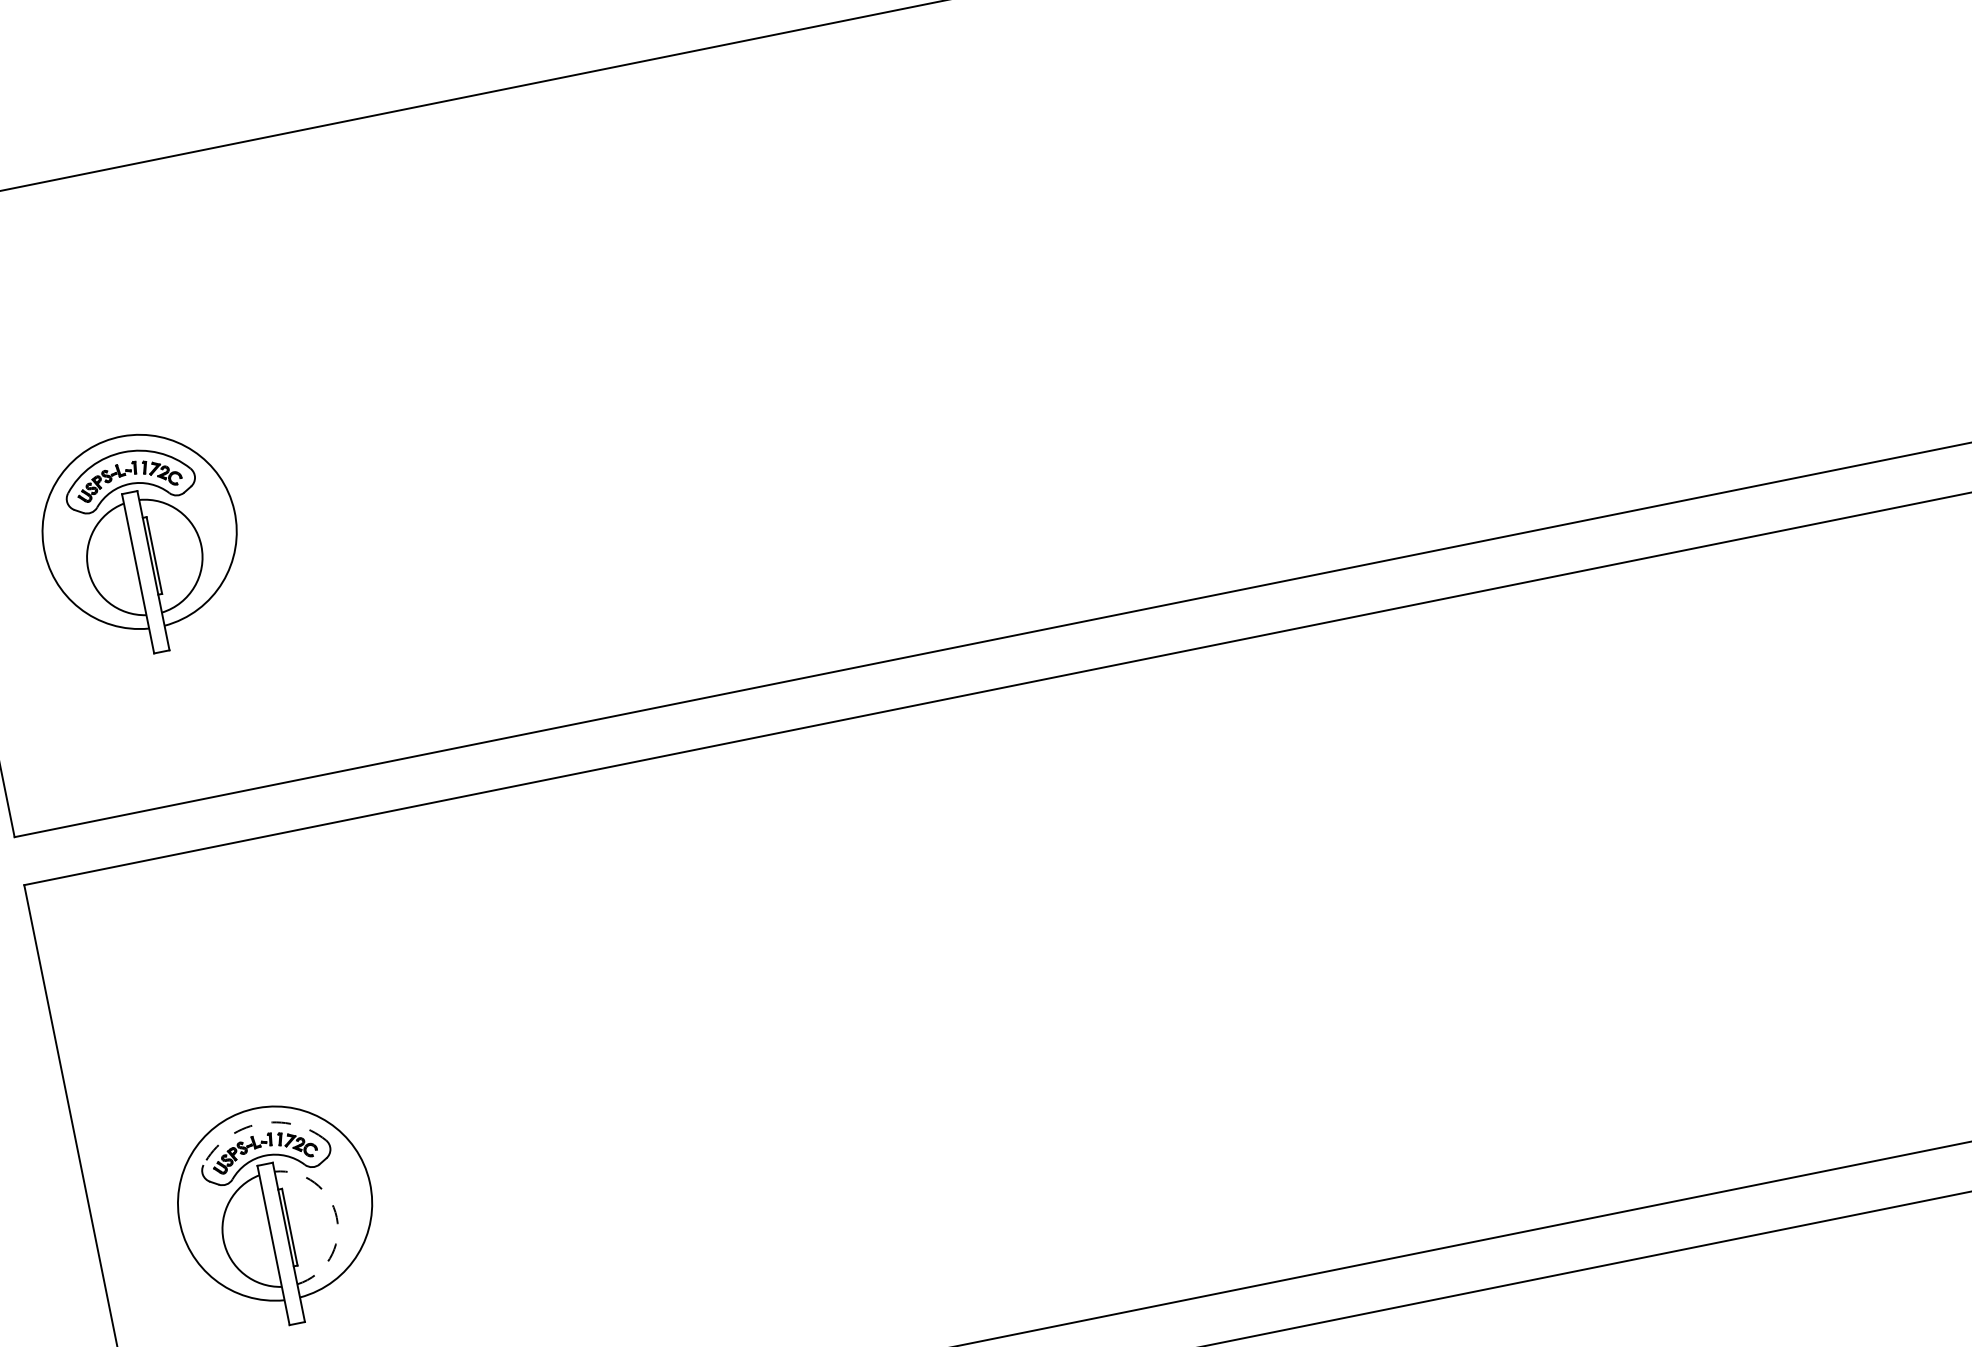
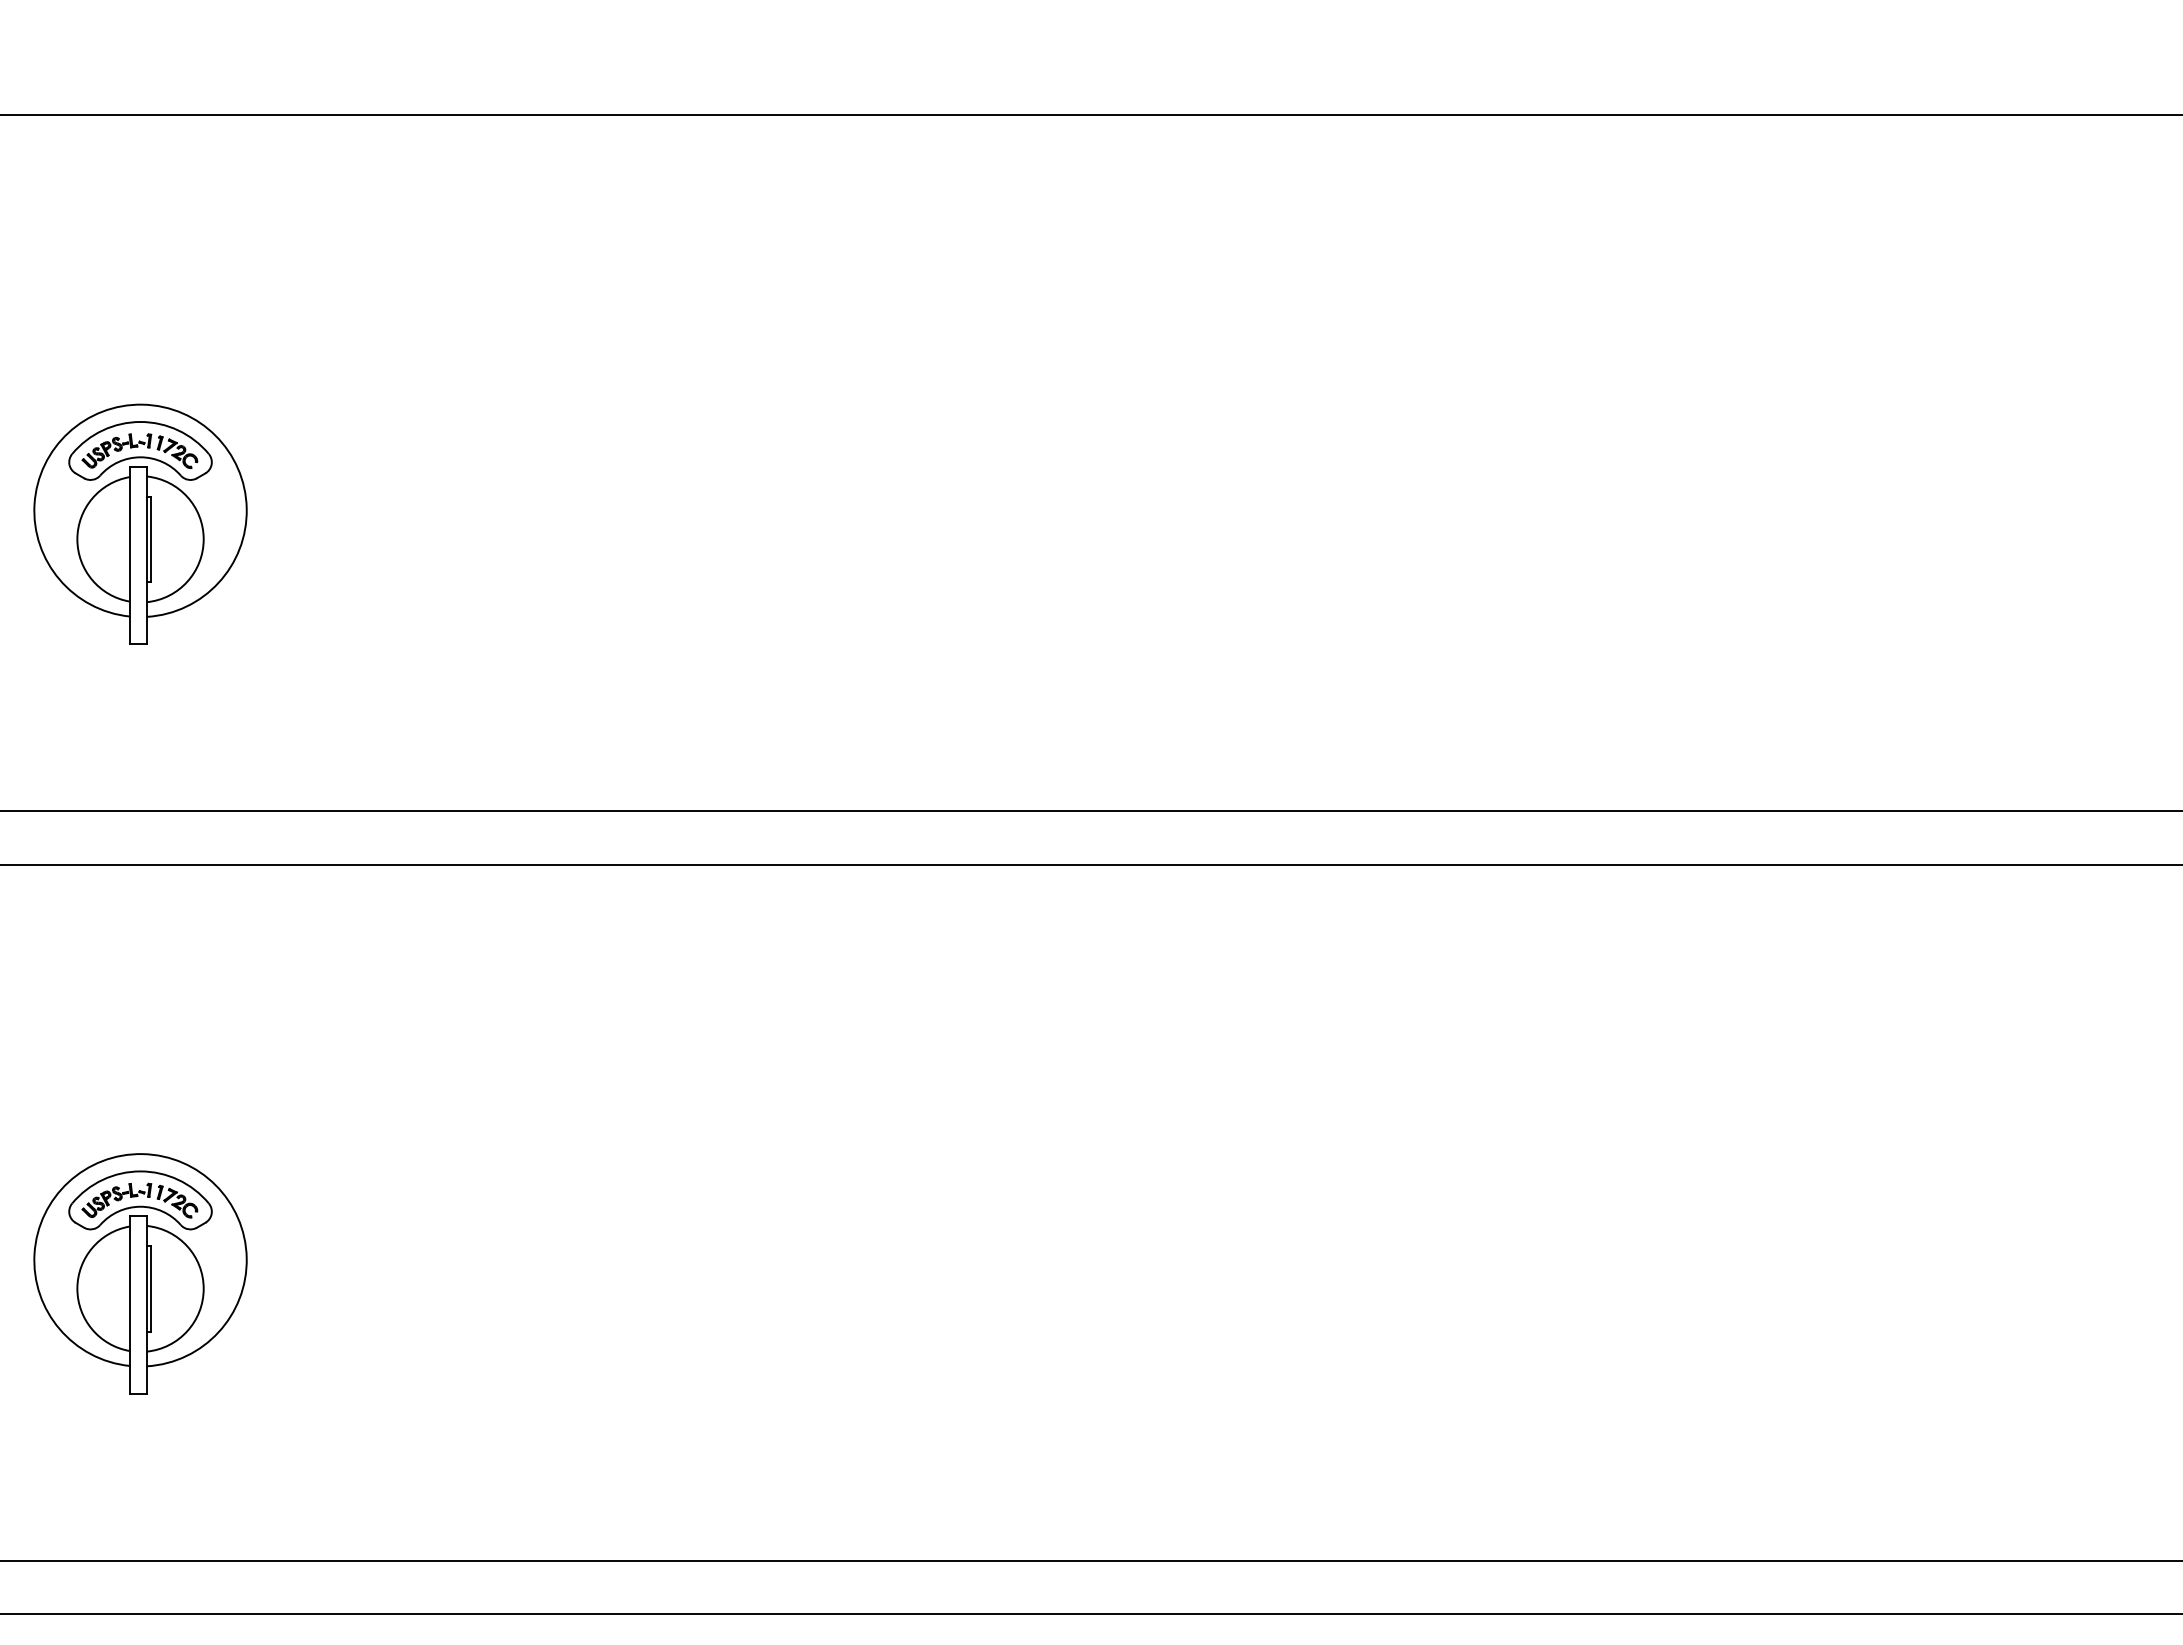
arc: (259, 1124) -> (140, 1171), dashed -> solid
arc: (336, 1217) -> (203, 1288), dashed -> solid

